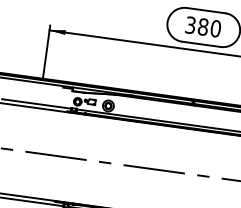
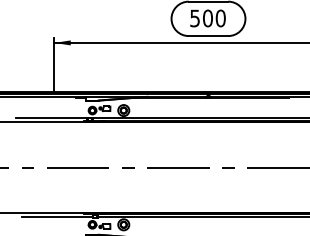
text: (196, 26) -> (201, 18), 380 -> 500

